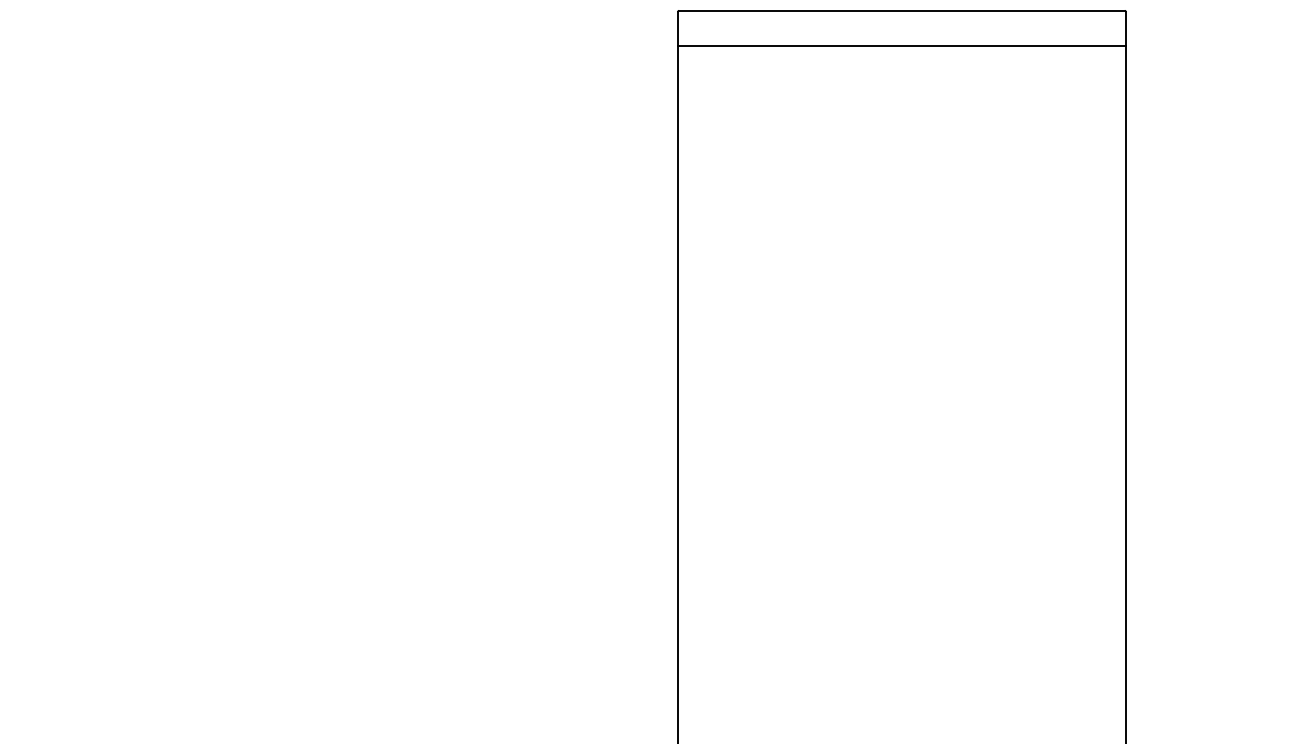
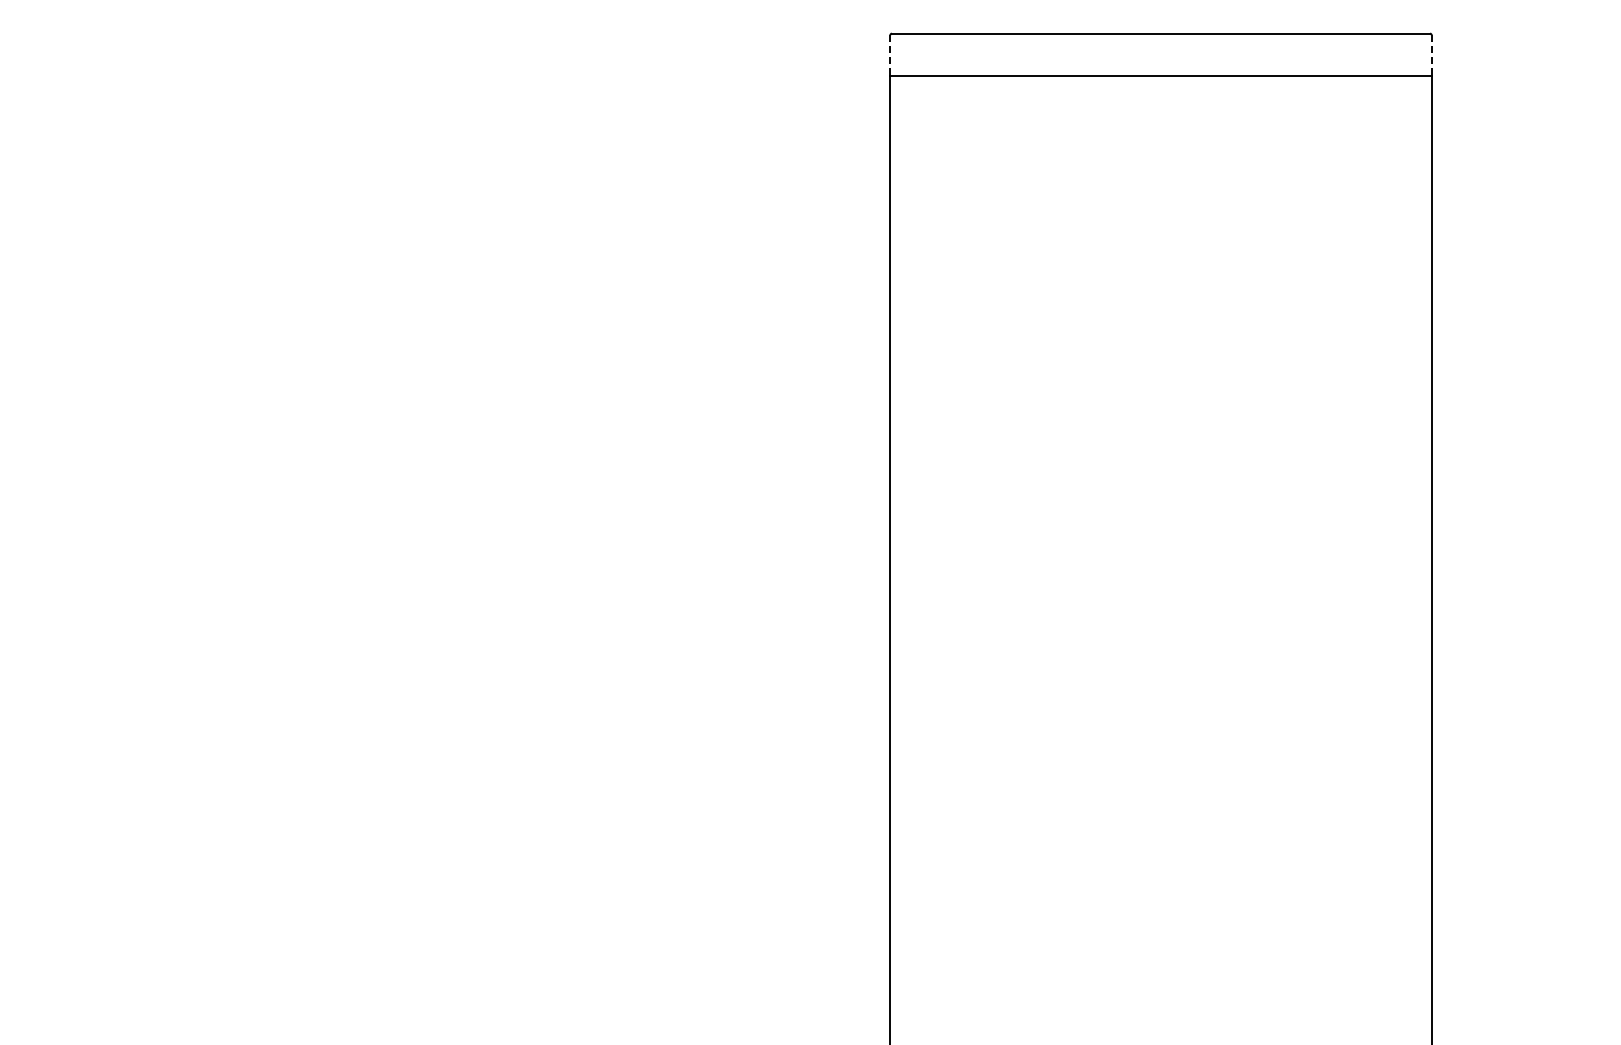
line: (678, 28) -> (890, 55), solid -> dashed
line: (1125, 28) -> (1431, 55), solid -> dashed

